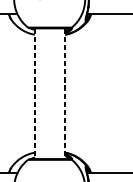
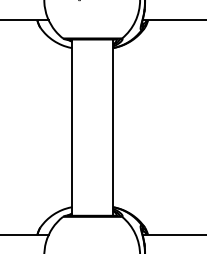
line: (35, 94) -> (72, 128), dashed -> solid
line: (65, 94) -> (113, 128), dashed -> solid

